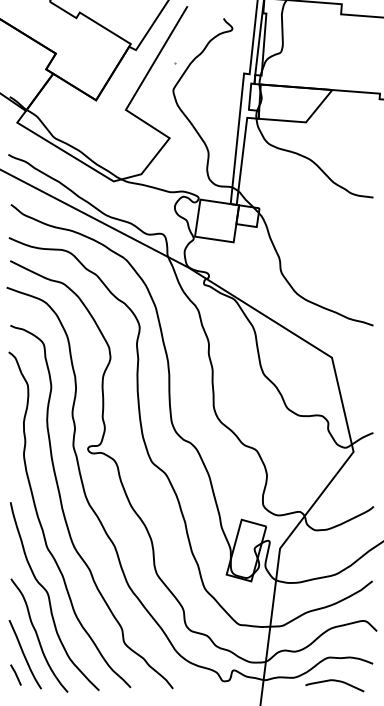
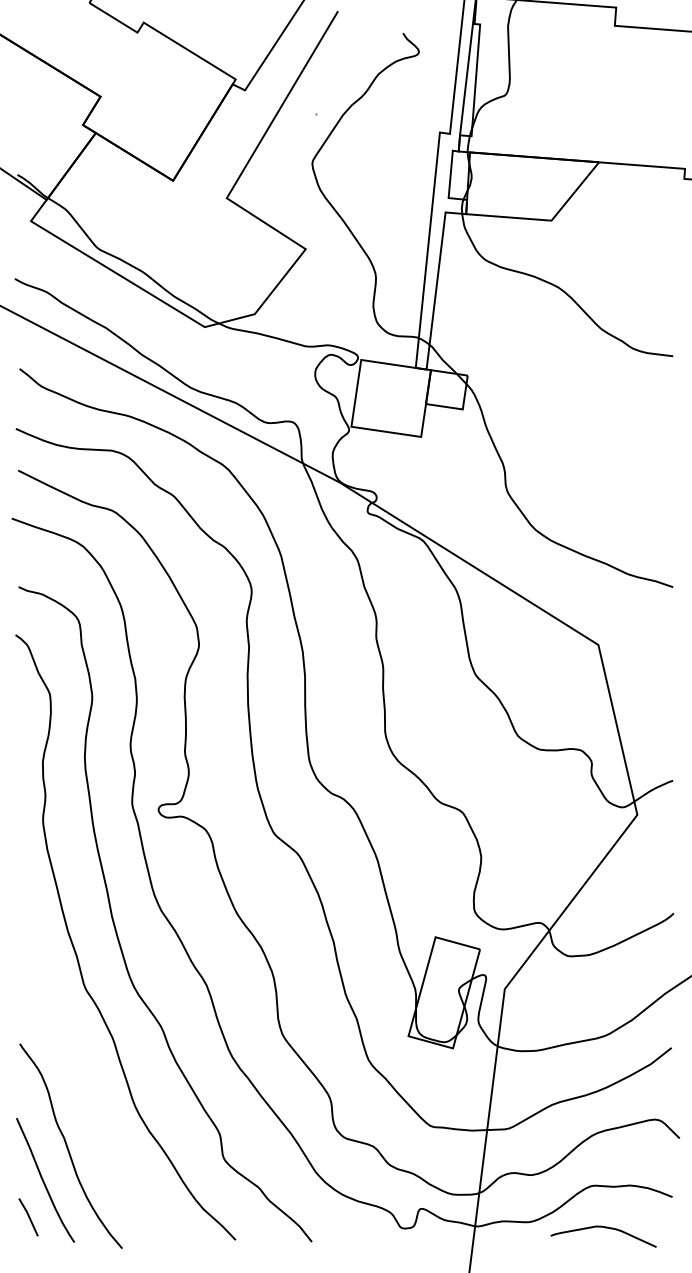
curve: (50, 598) -> (90, 1079), removed

